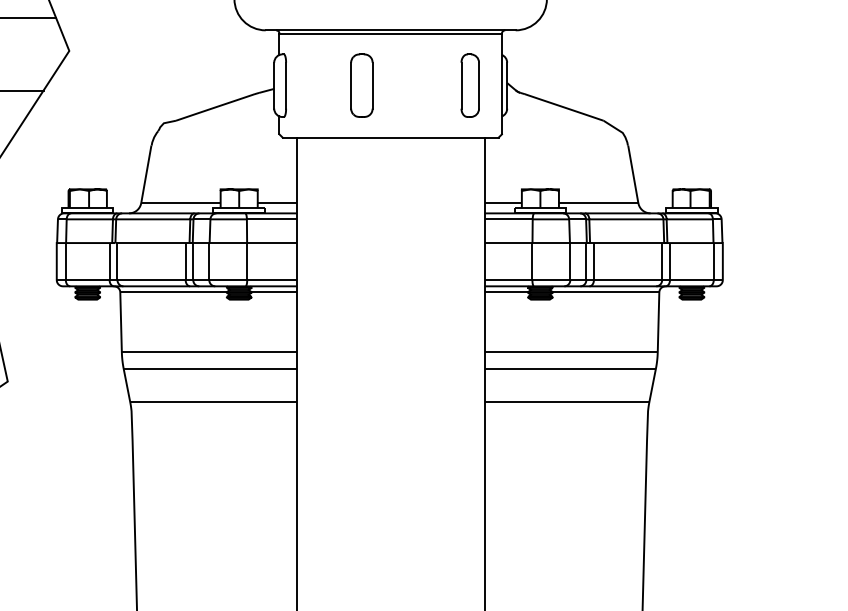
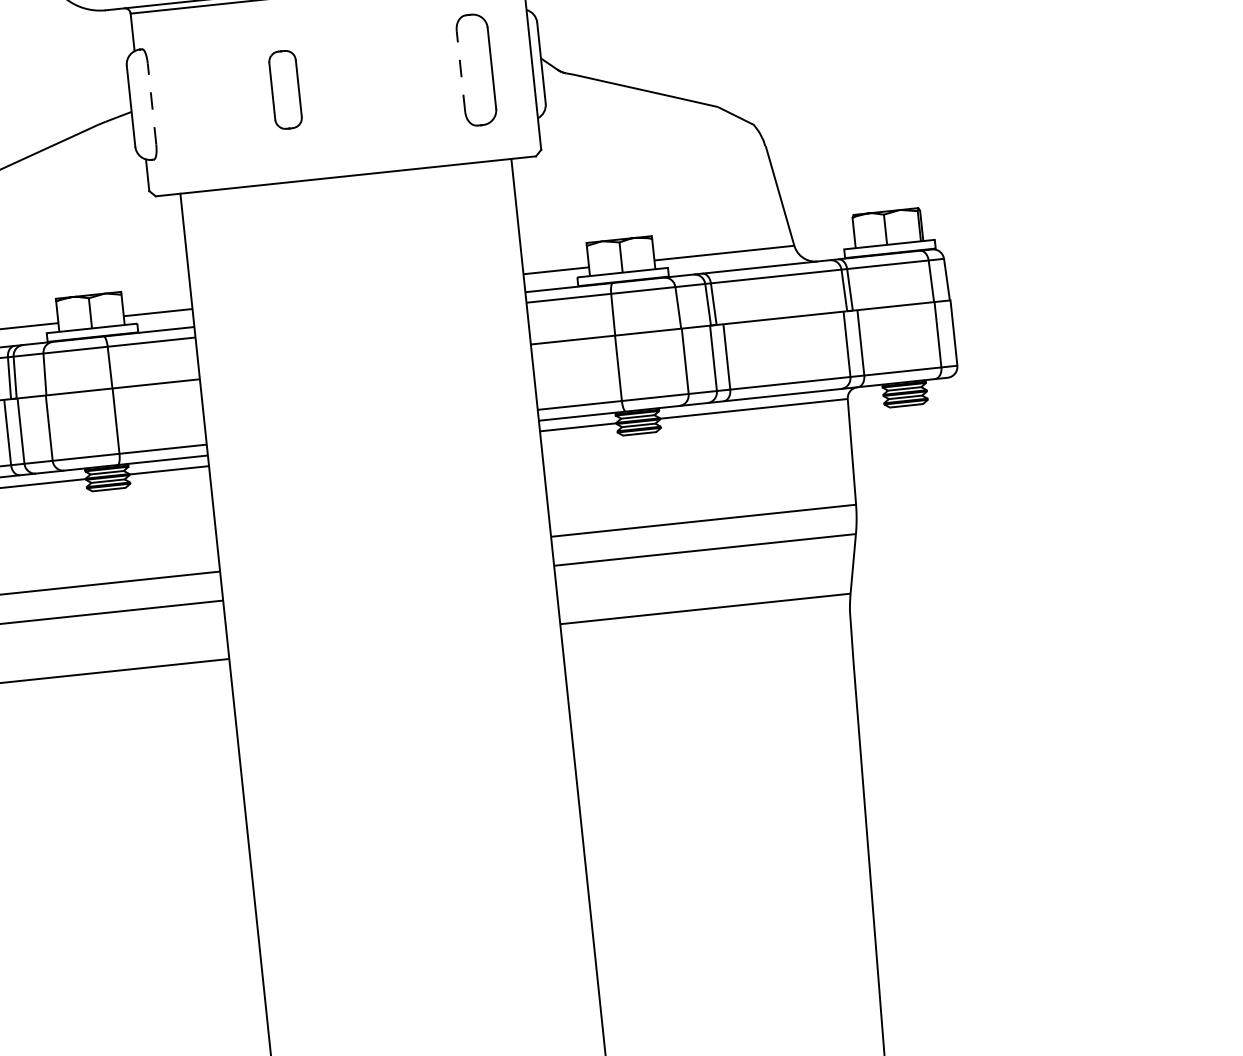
line: (286, 85) -> (152, 103), solid -> dashed
part: (361, 85) -> (284, 89), size x0.7
line: (461, 85) -> (460, 71), solid -> dashed

